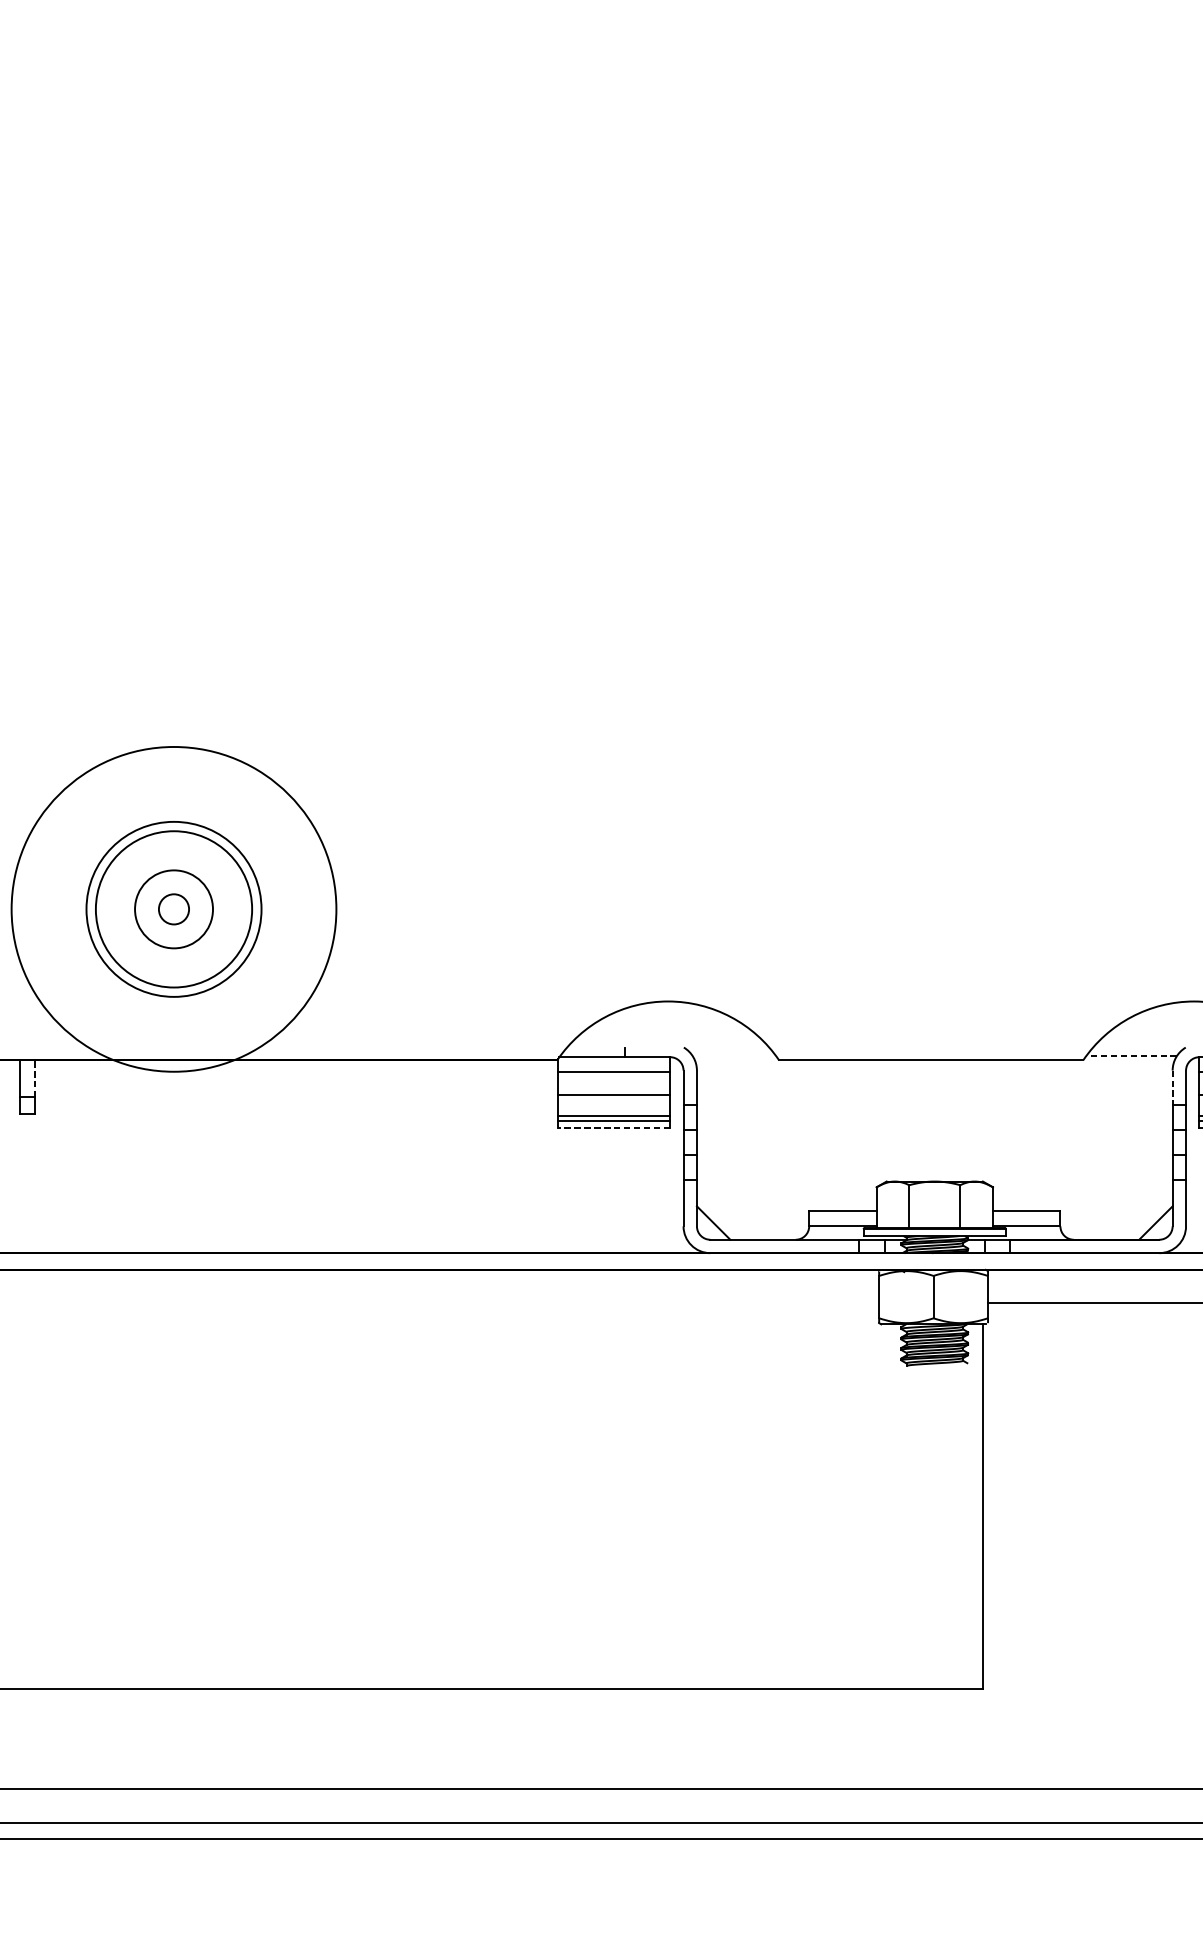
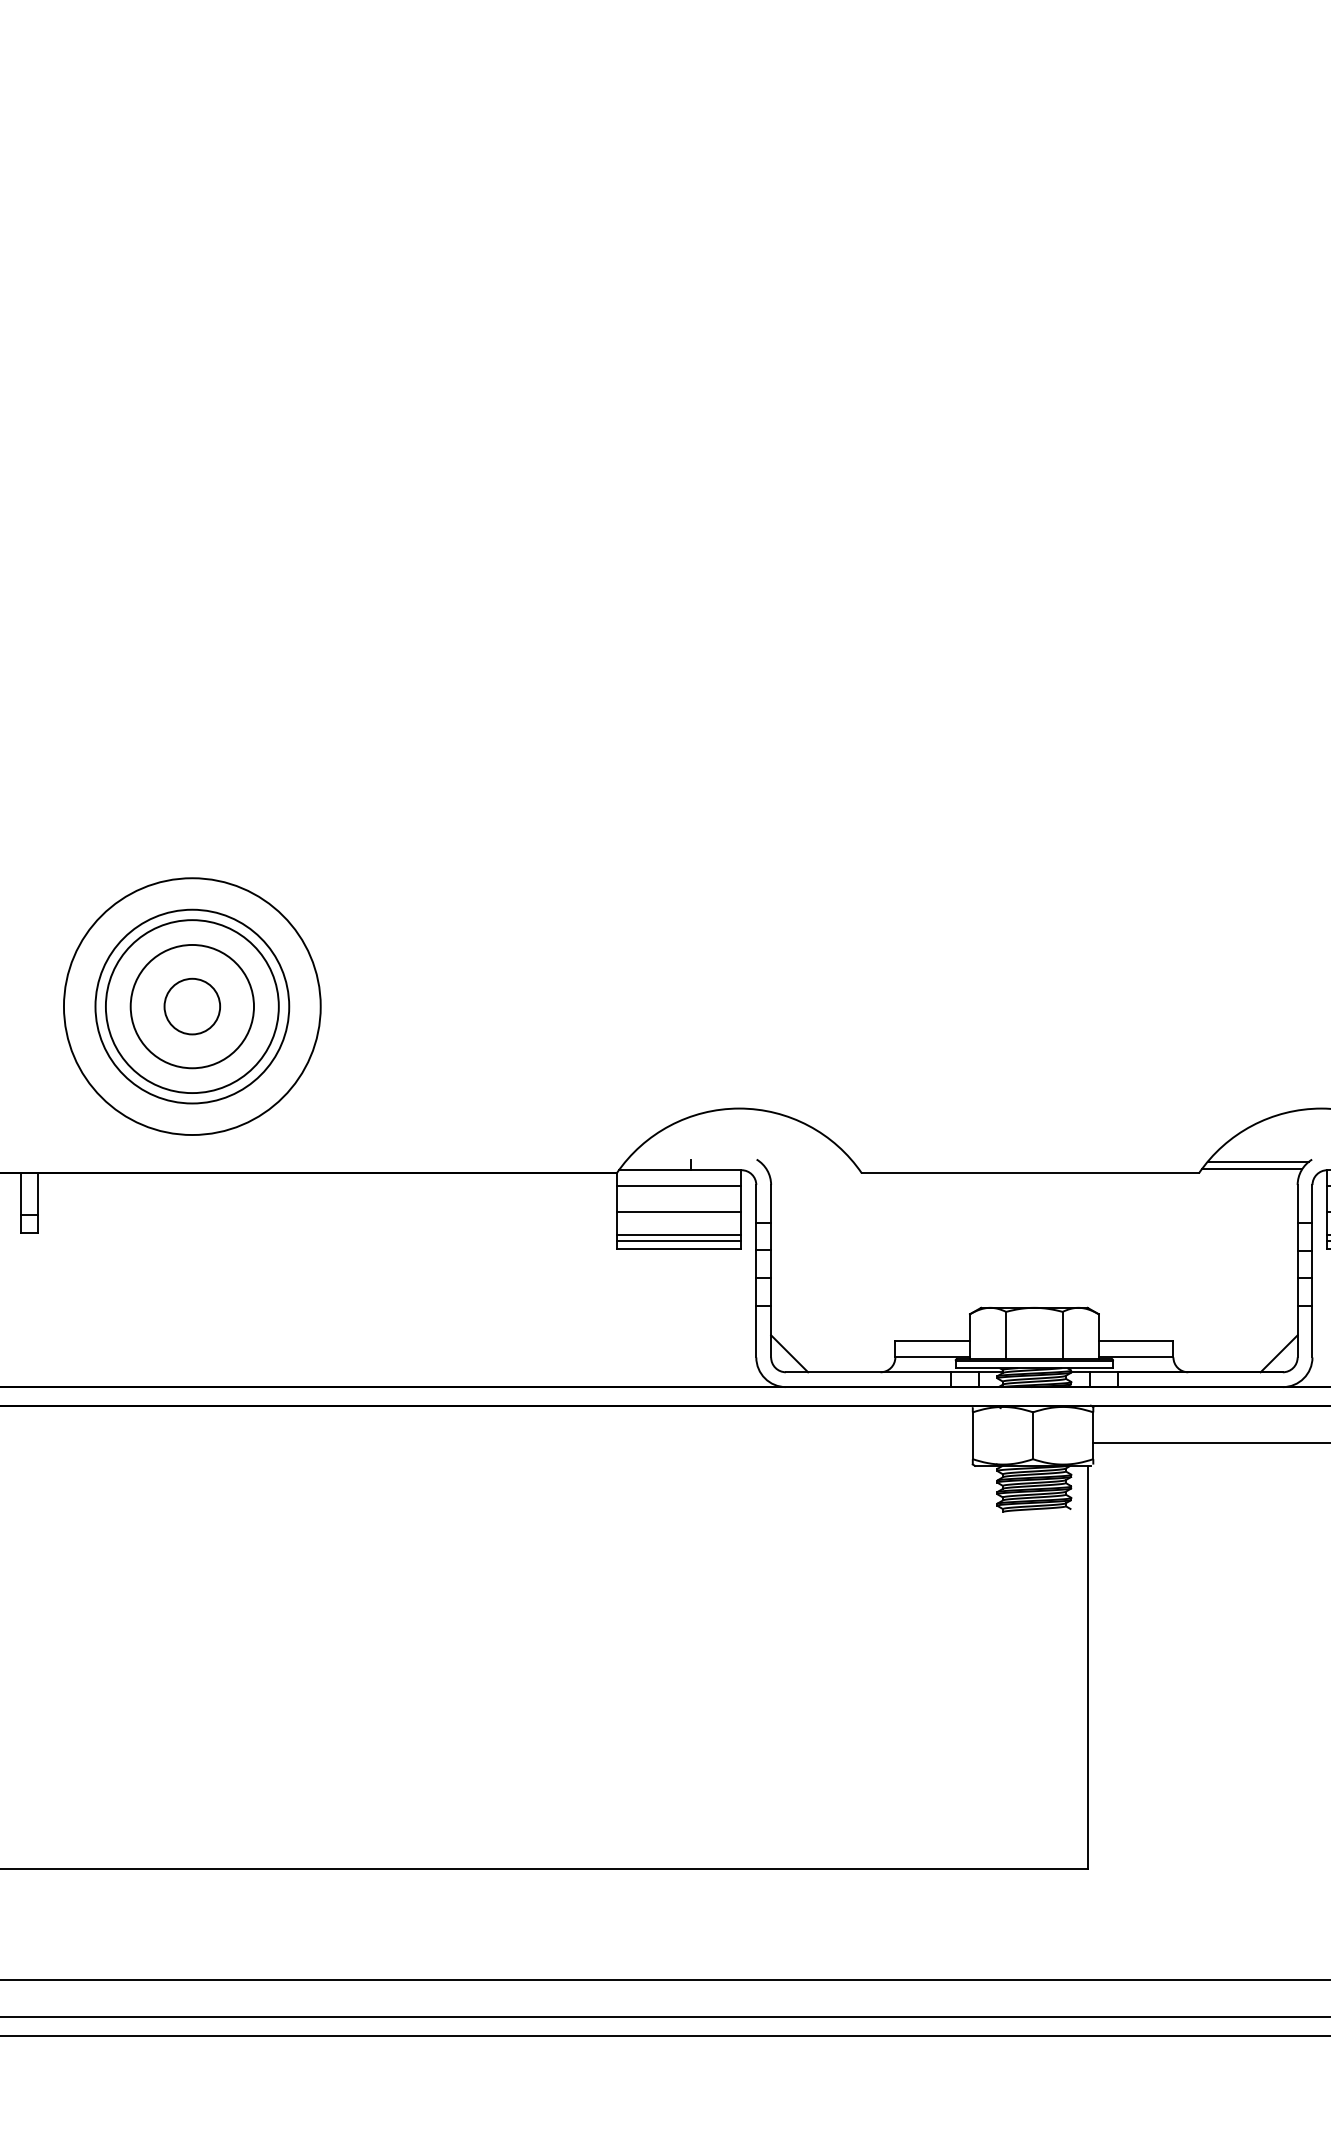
circle: (173, 909) -> (191, 1006), size x0.71
circle: (174, 909) -> (192, 1006), size x1.43
circle: (174, 909) -> (192, 1006), size x1.67
line: (1136, 1049) -> (1257, 1161), added
line: (1130, 1056) -> (1251, 1169), dashed -> solid
line: (35, 1079) -> (38, 1194), dashed -> solid
line: (1172, 1087) -> (1297, 1203), dashed -> solid
line: (613, 1128) -> (678, 1249), dashed -> solid

